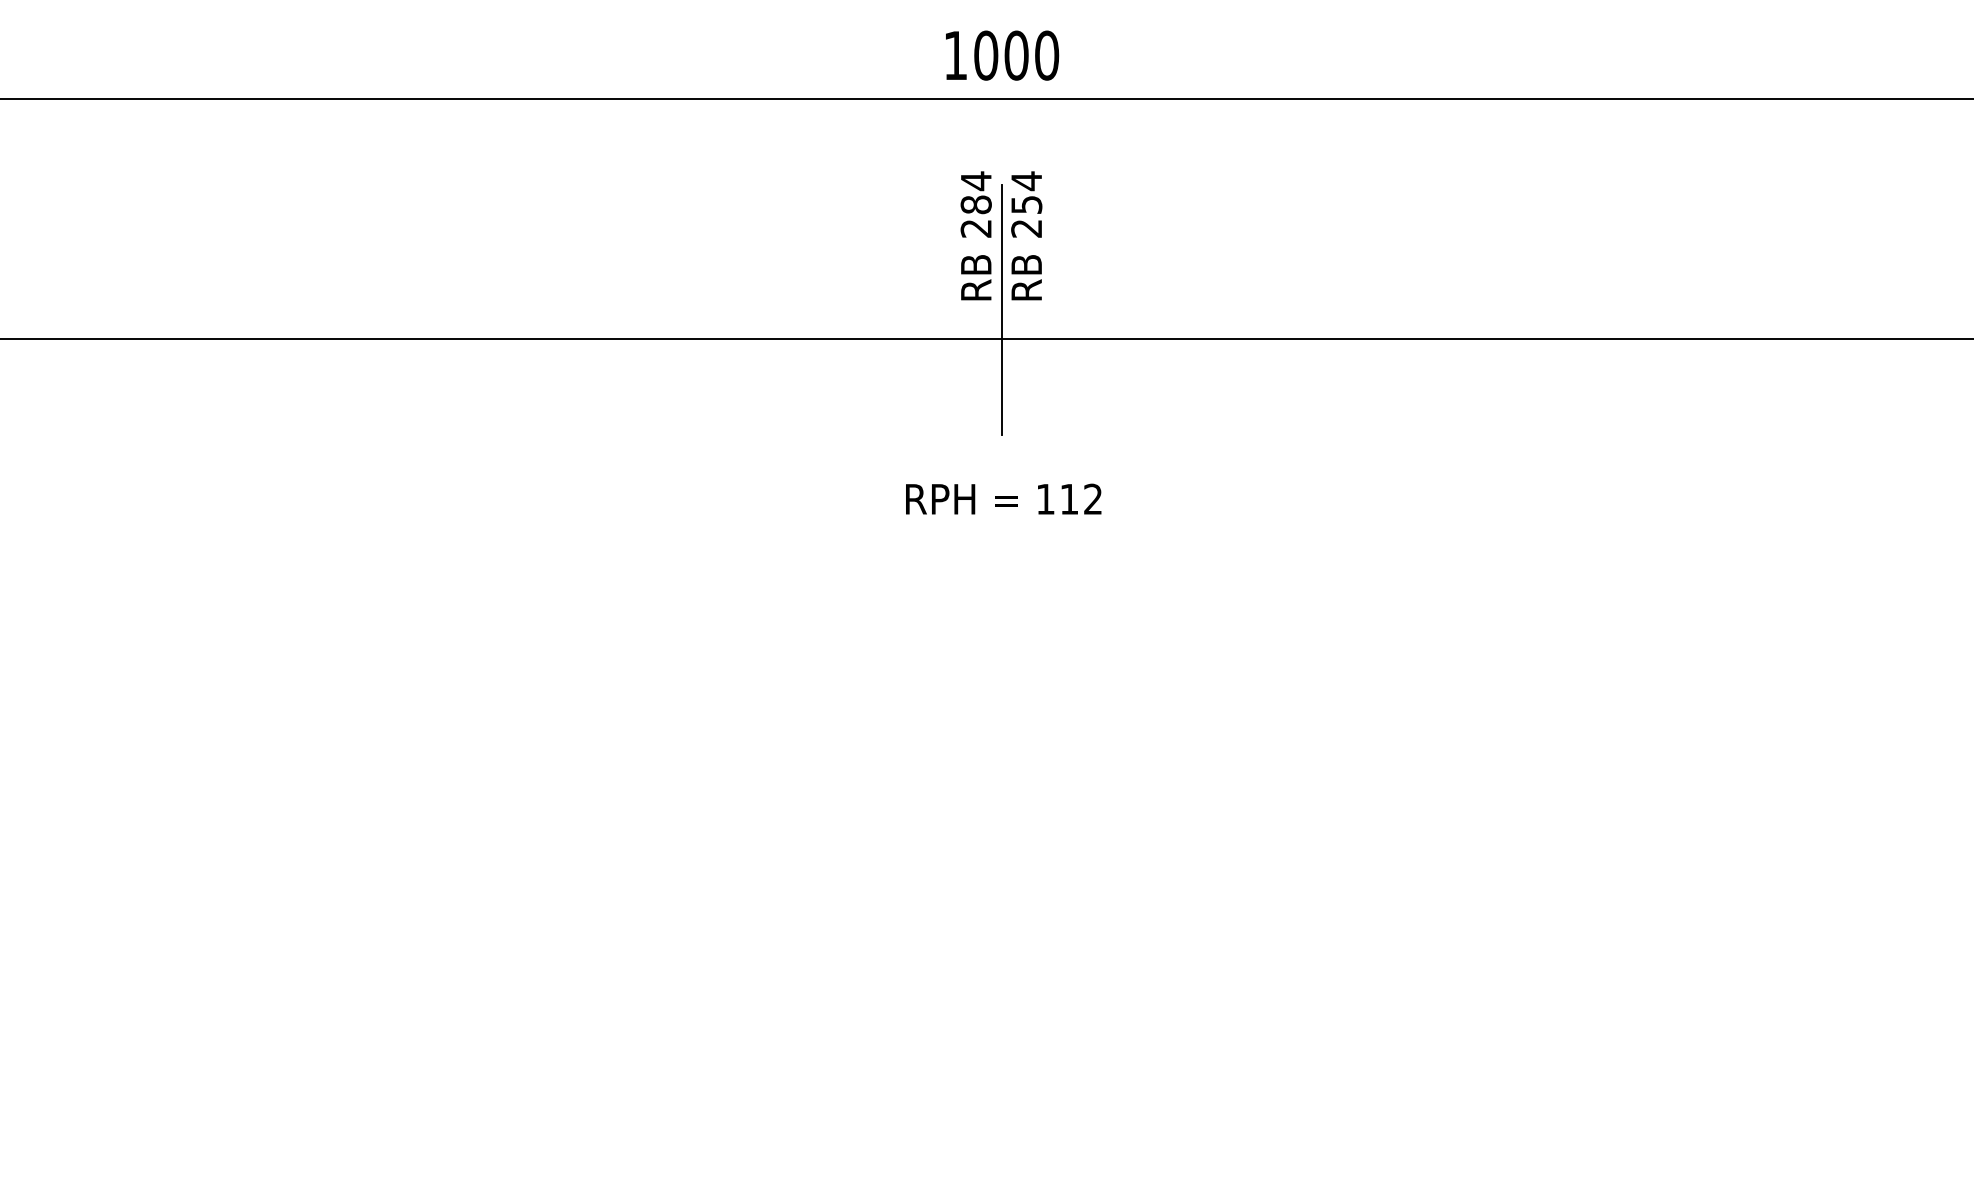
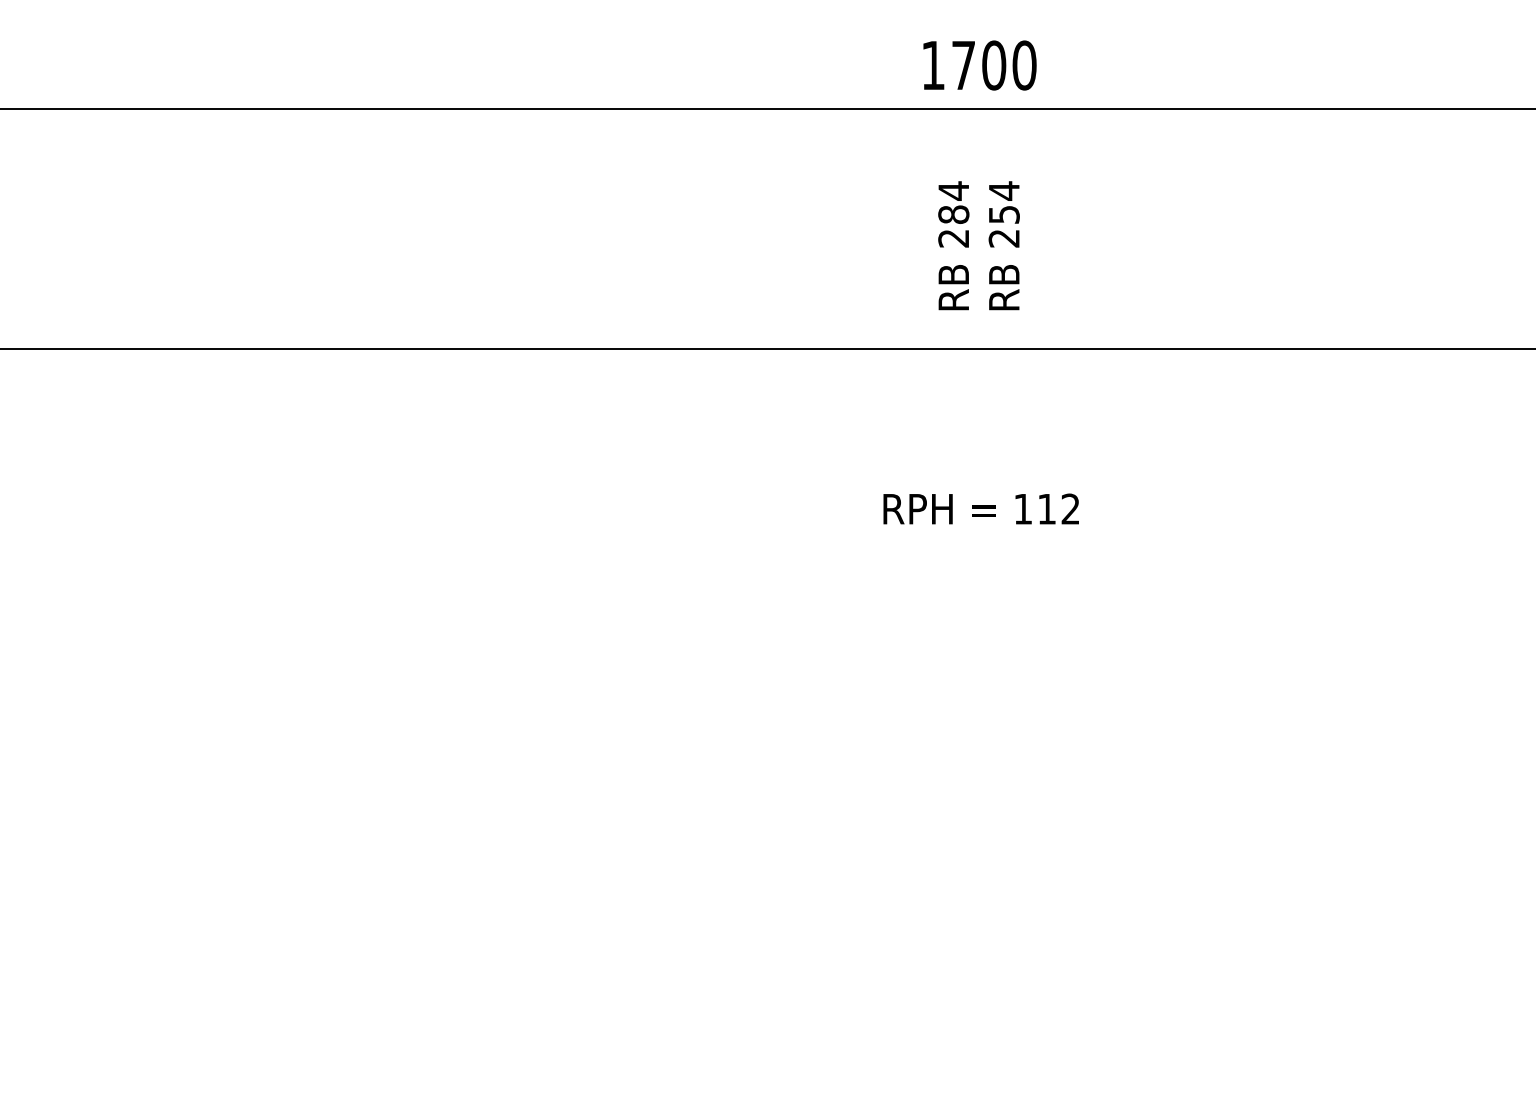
text: (986, 55) -> (964, 65), 1000 -> 1700
line: (1001, 309) -> (979, 319), removed

